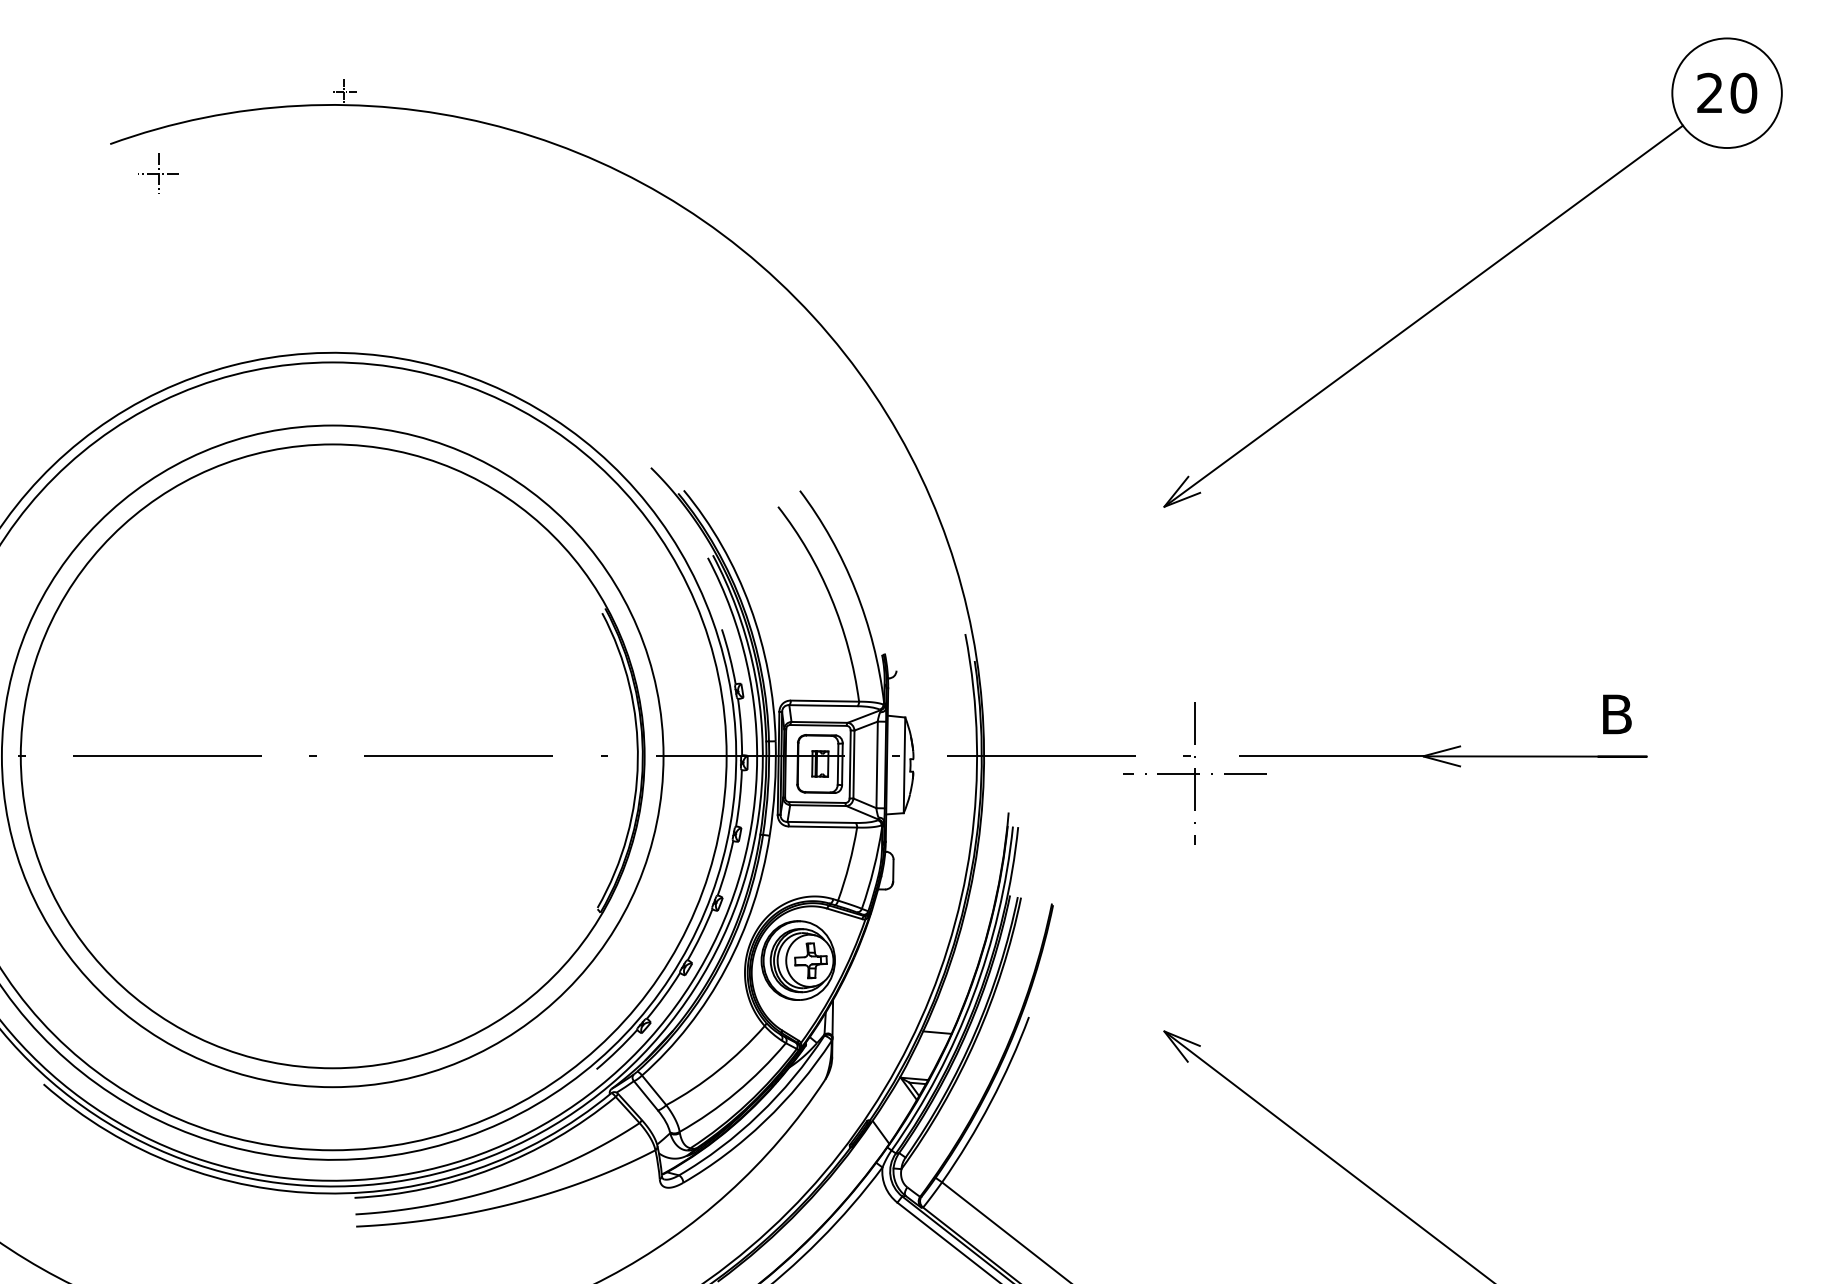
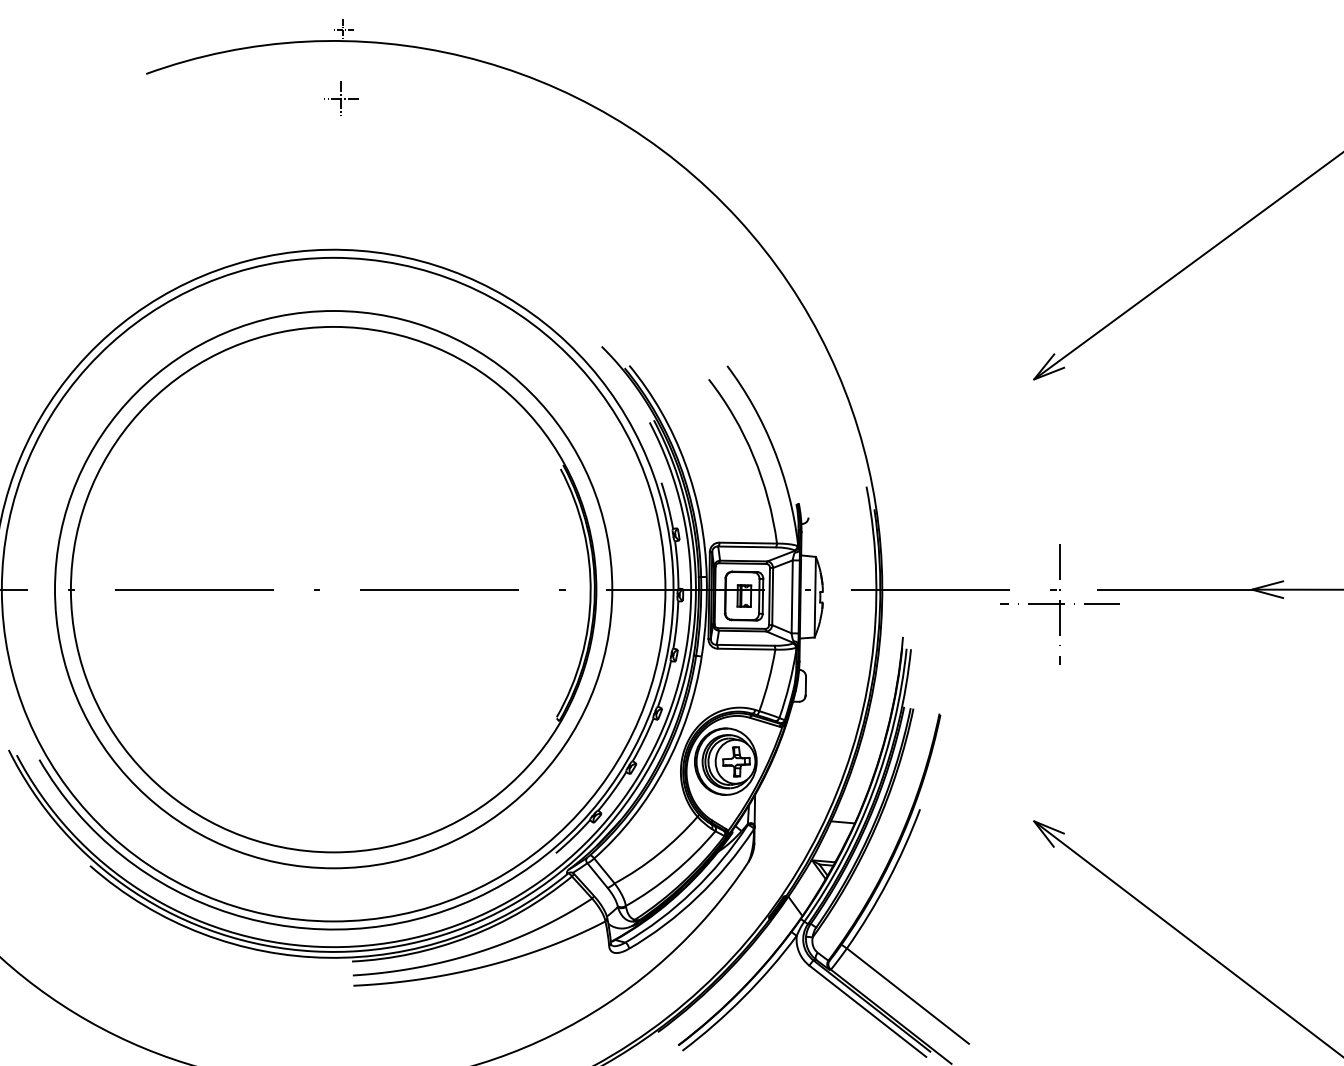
part: (158, 173) -> (341, 98), moved

